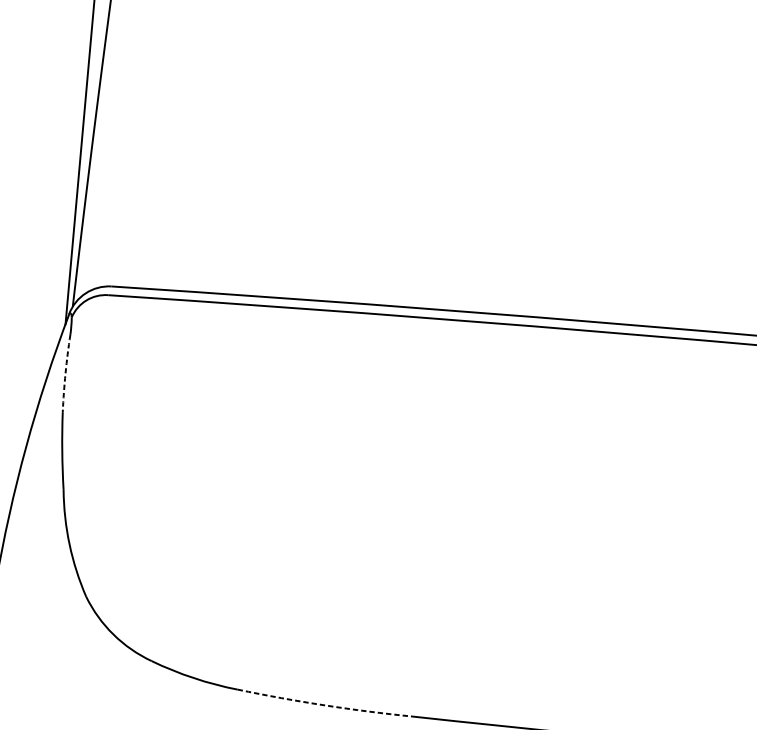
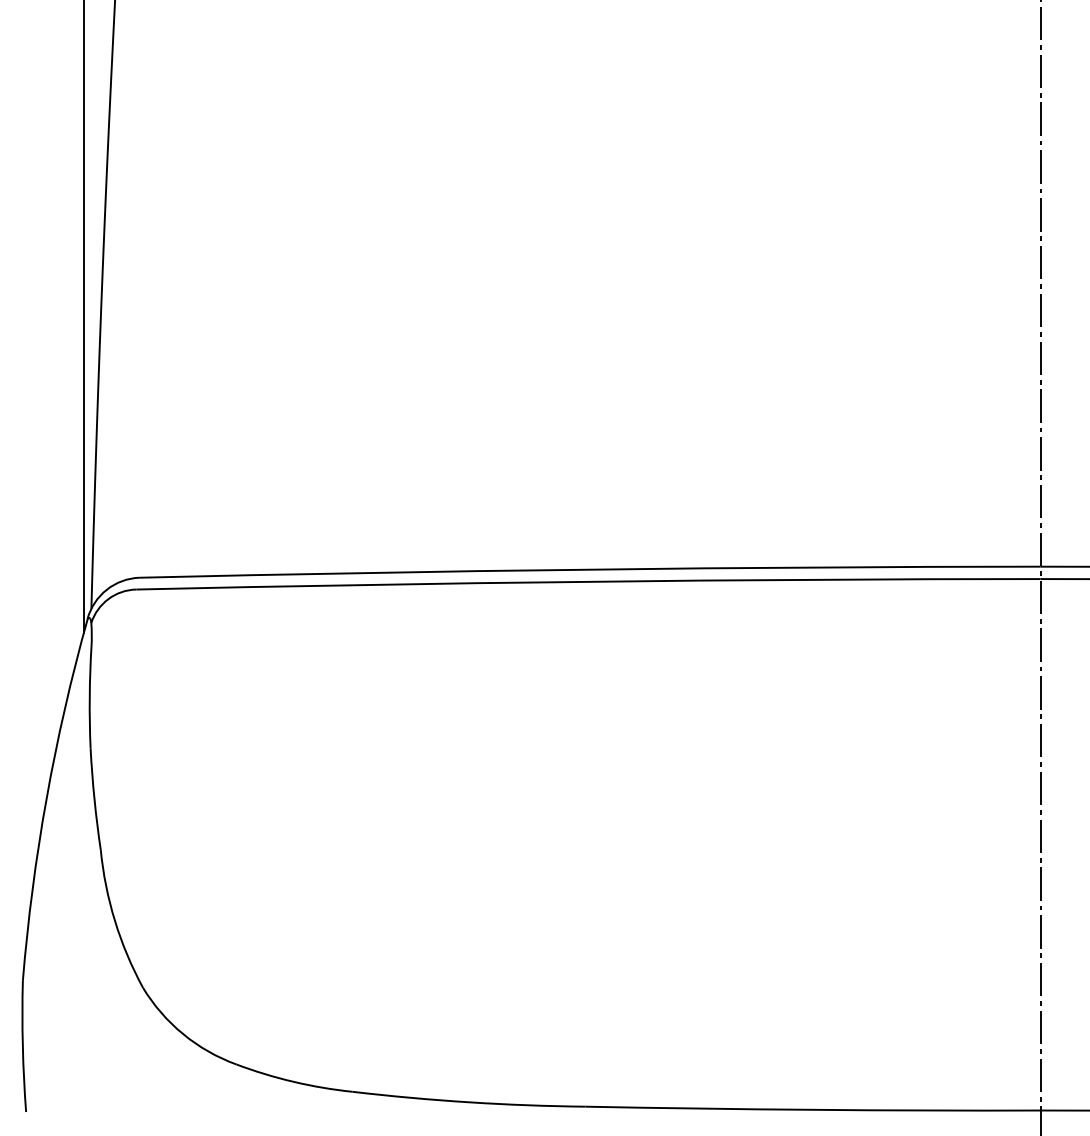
arc: (65, 373) -> (89, 697), dashed -> solid
arc: (324, 705) -> (468, 1102), dashed -> solid

